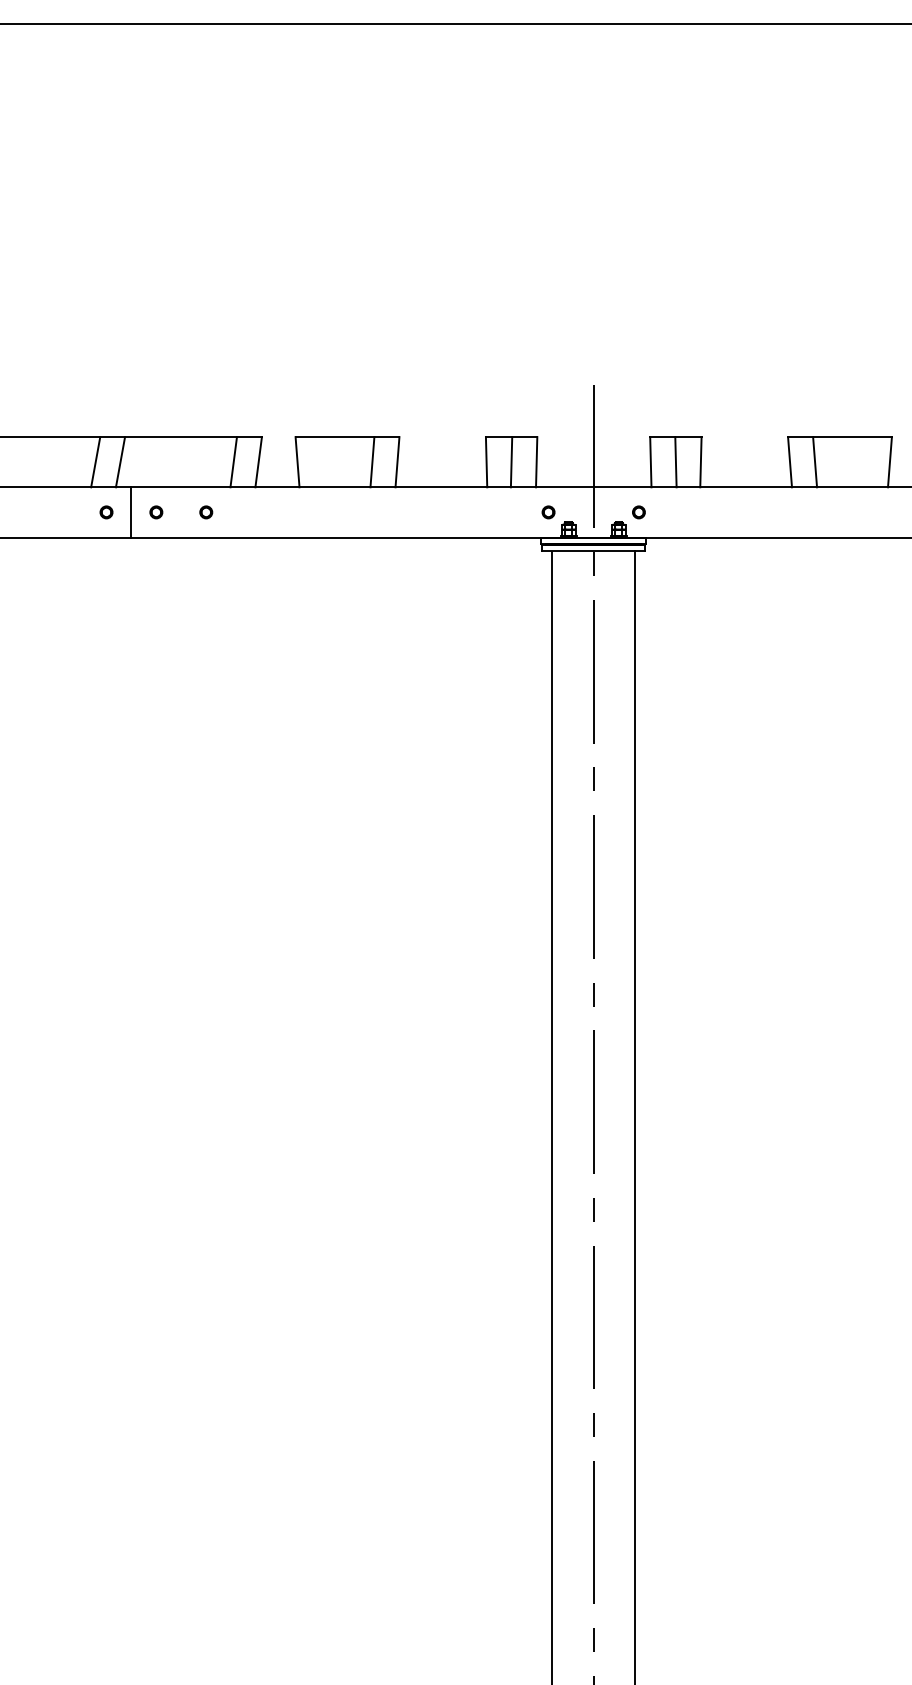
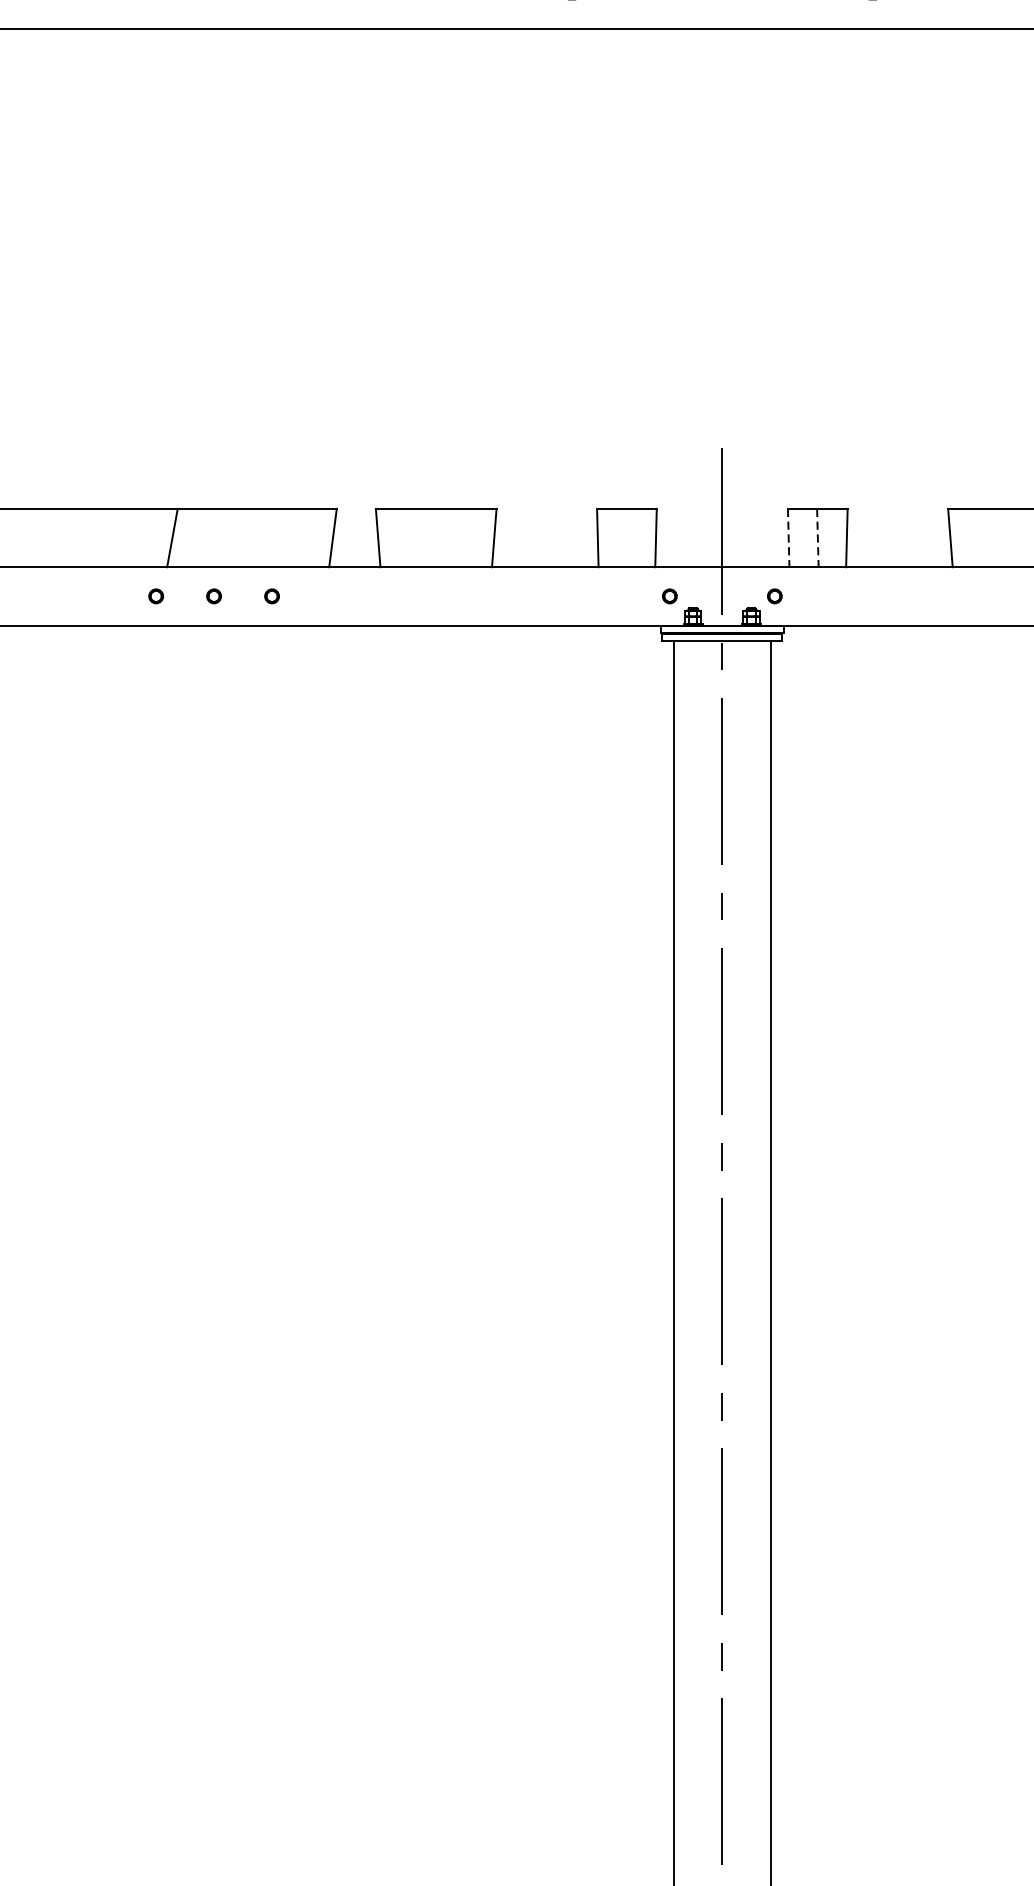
line: (95, 462) -> (143, 538), removed
line: (233, 462) -> (303, 538), removed
line: (372, 462) -> (465, 538), removed
line: (511, 462) -> (626, 538), removed
line: (650, 462) -> (788, 538), solid -> dashed
line: (675, 462) -> (817, 538), solid -> dashed
line: (815, 462) -> (980, 538), removed
line: (131, 512) -> (185, 596), removed

